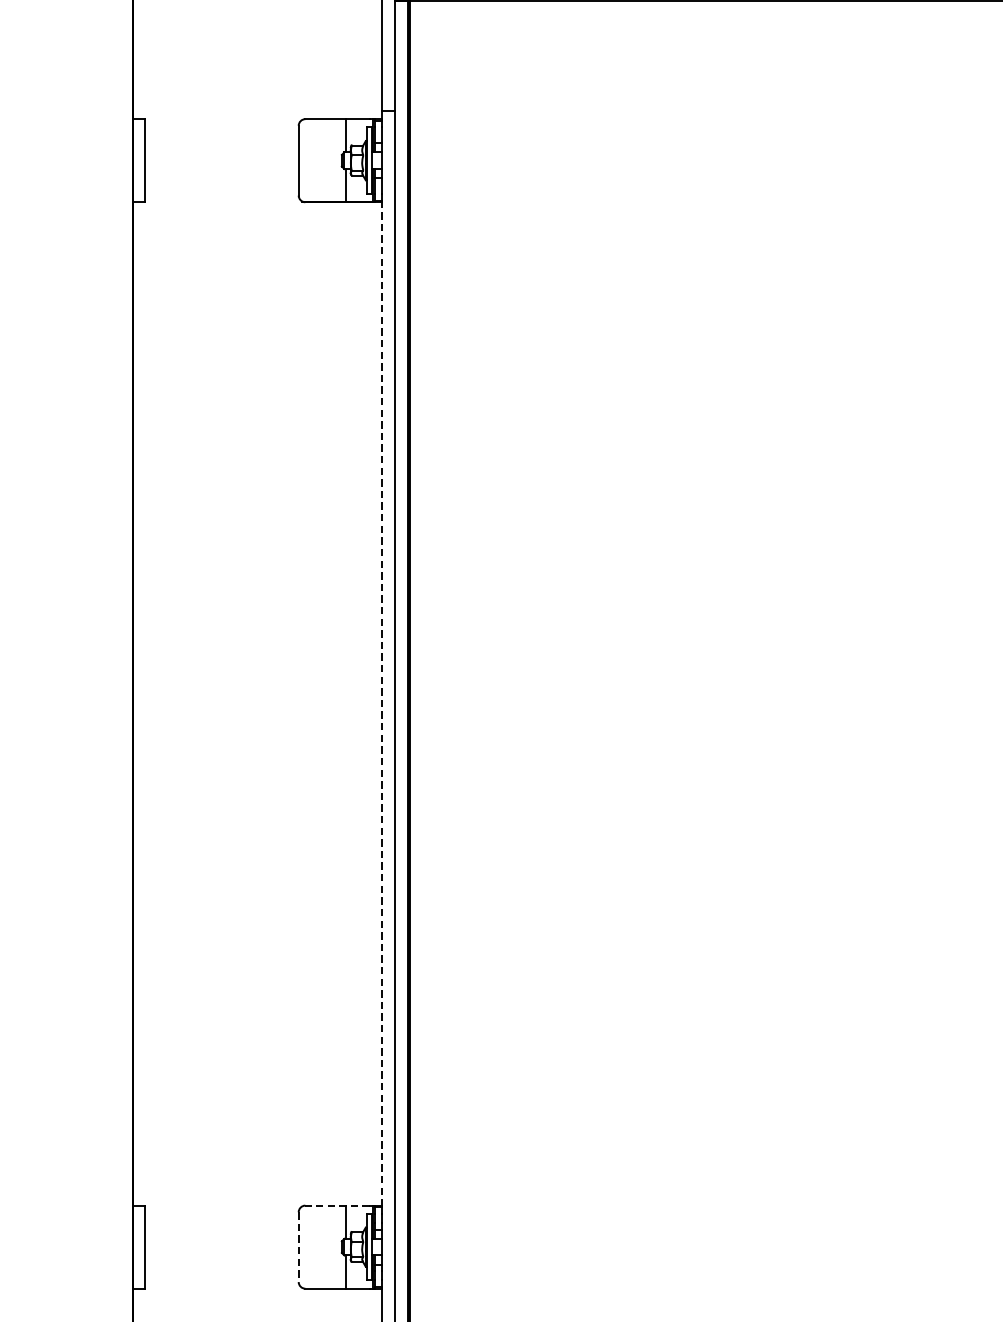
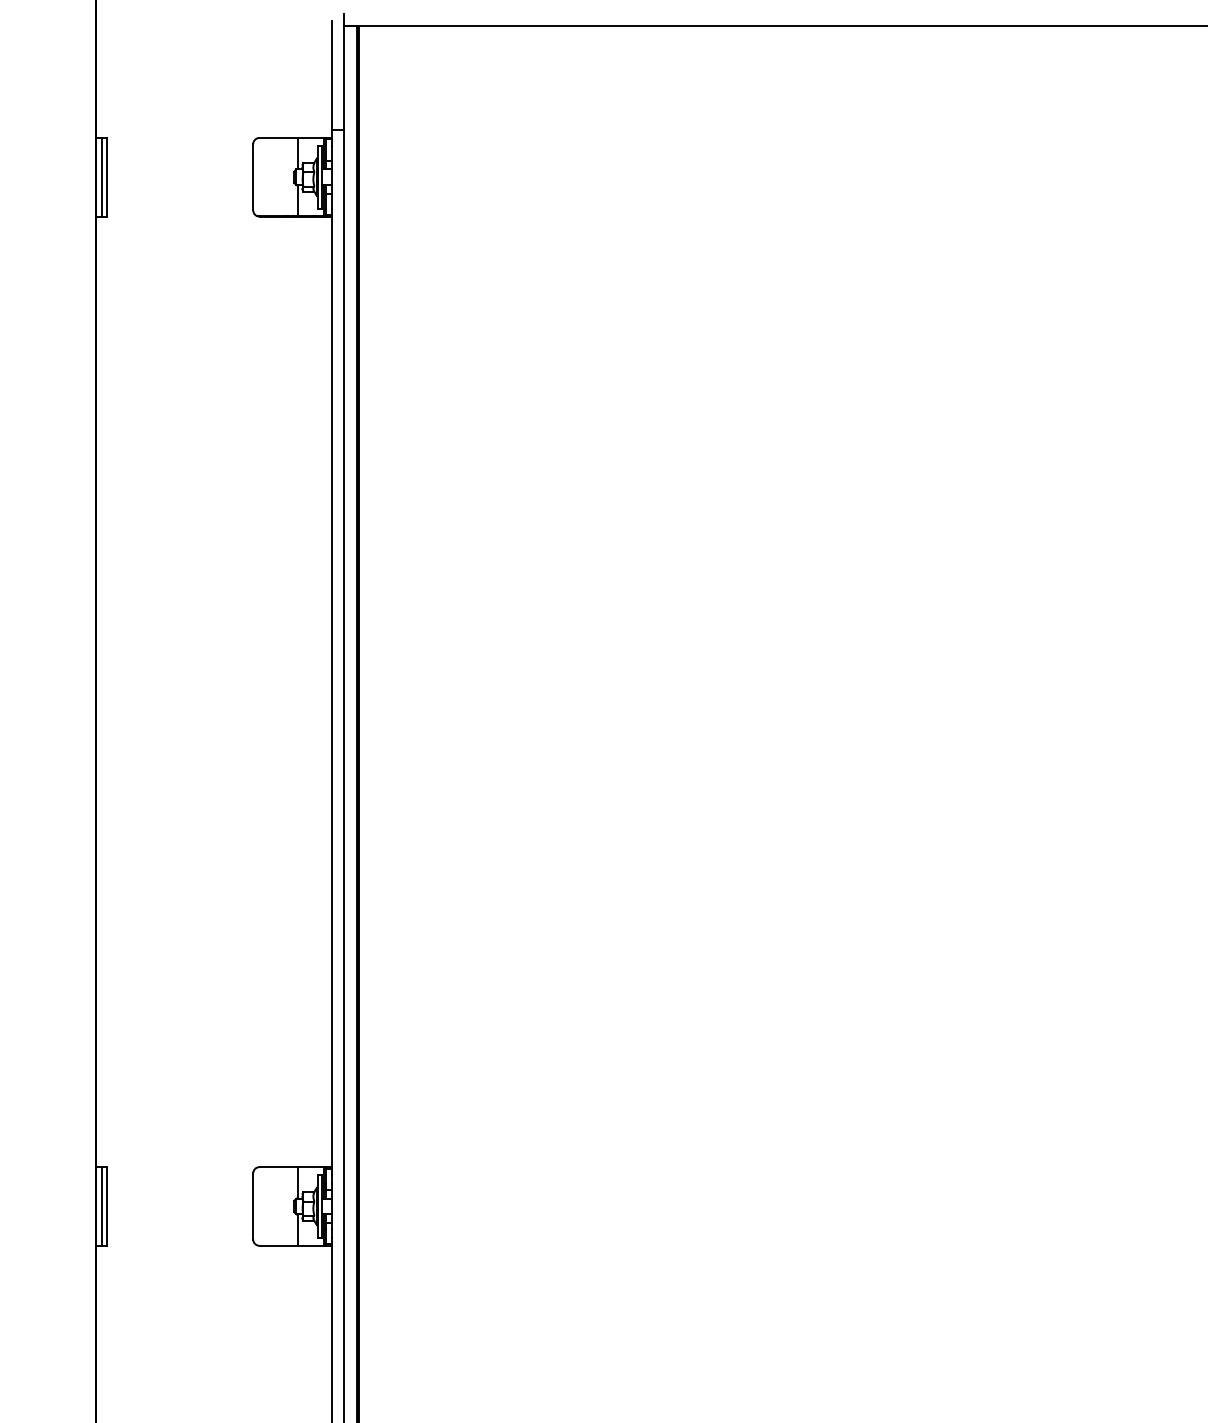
line: (139, 159) -> (102, 176), added
line: (381, 703) -> (331, 691), dashed -> solid
line: (338, 1206) -> (290, 1167), dashed -> solid
line: (139, 1247) -> (102, 1206), added
line: (299, 1247) -> (253, 1206), dashed -> solid

